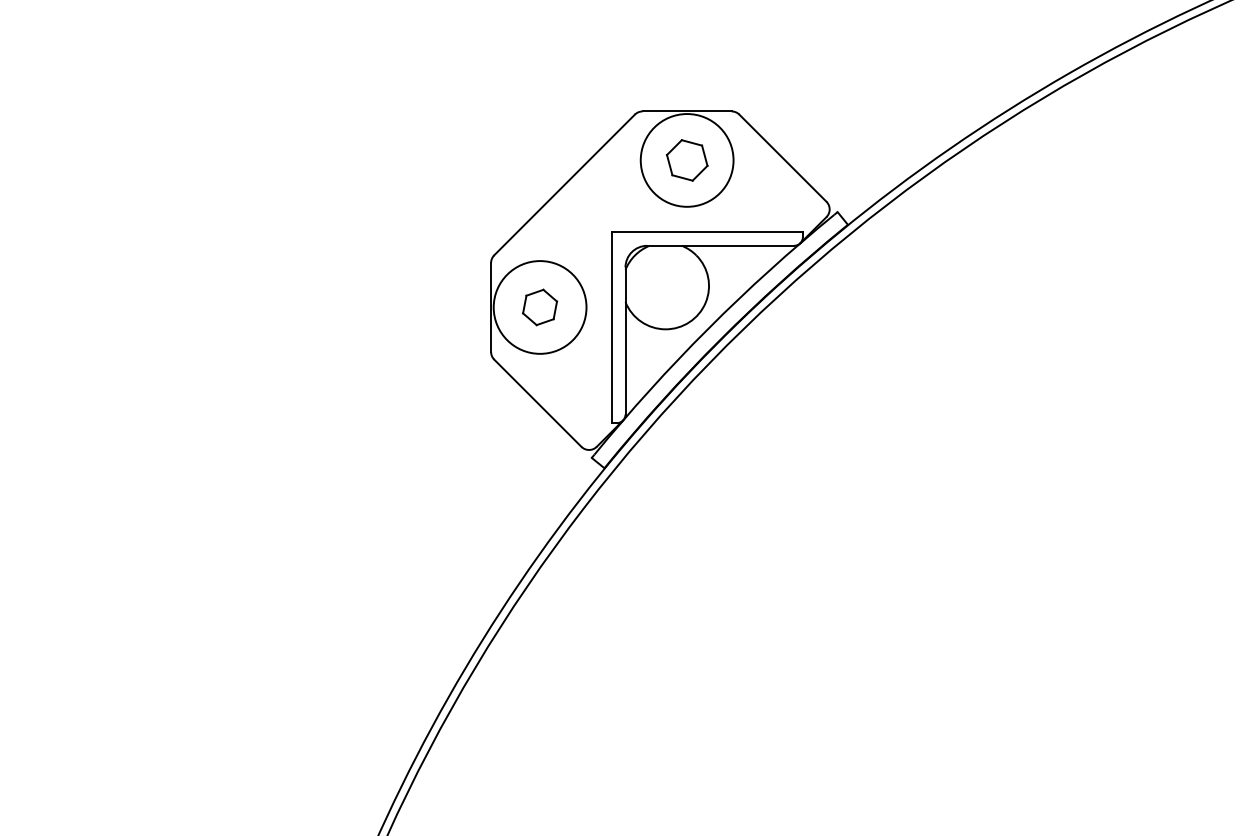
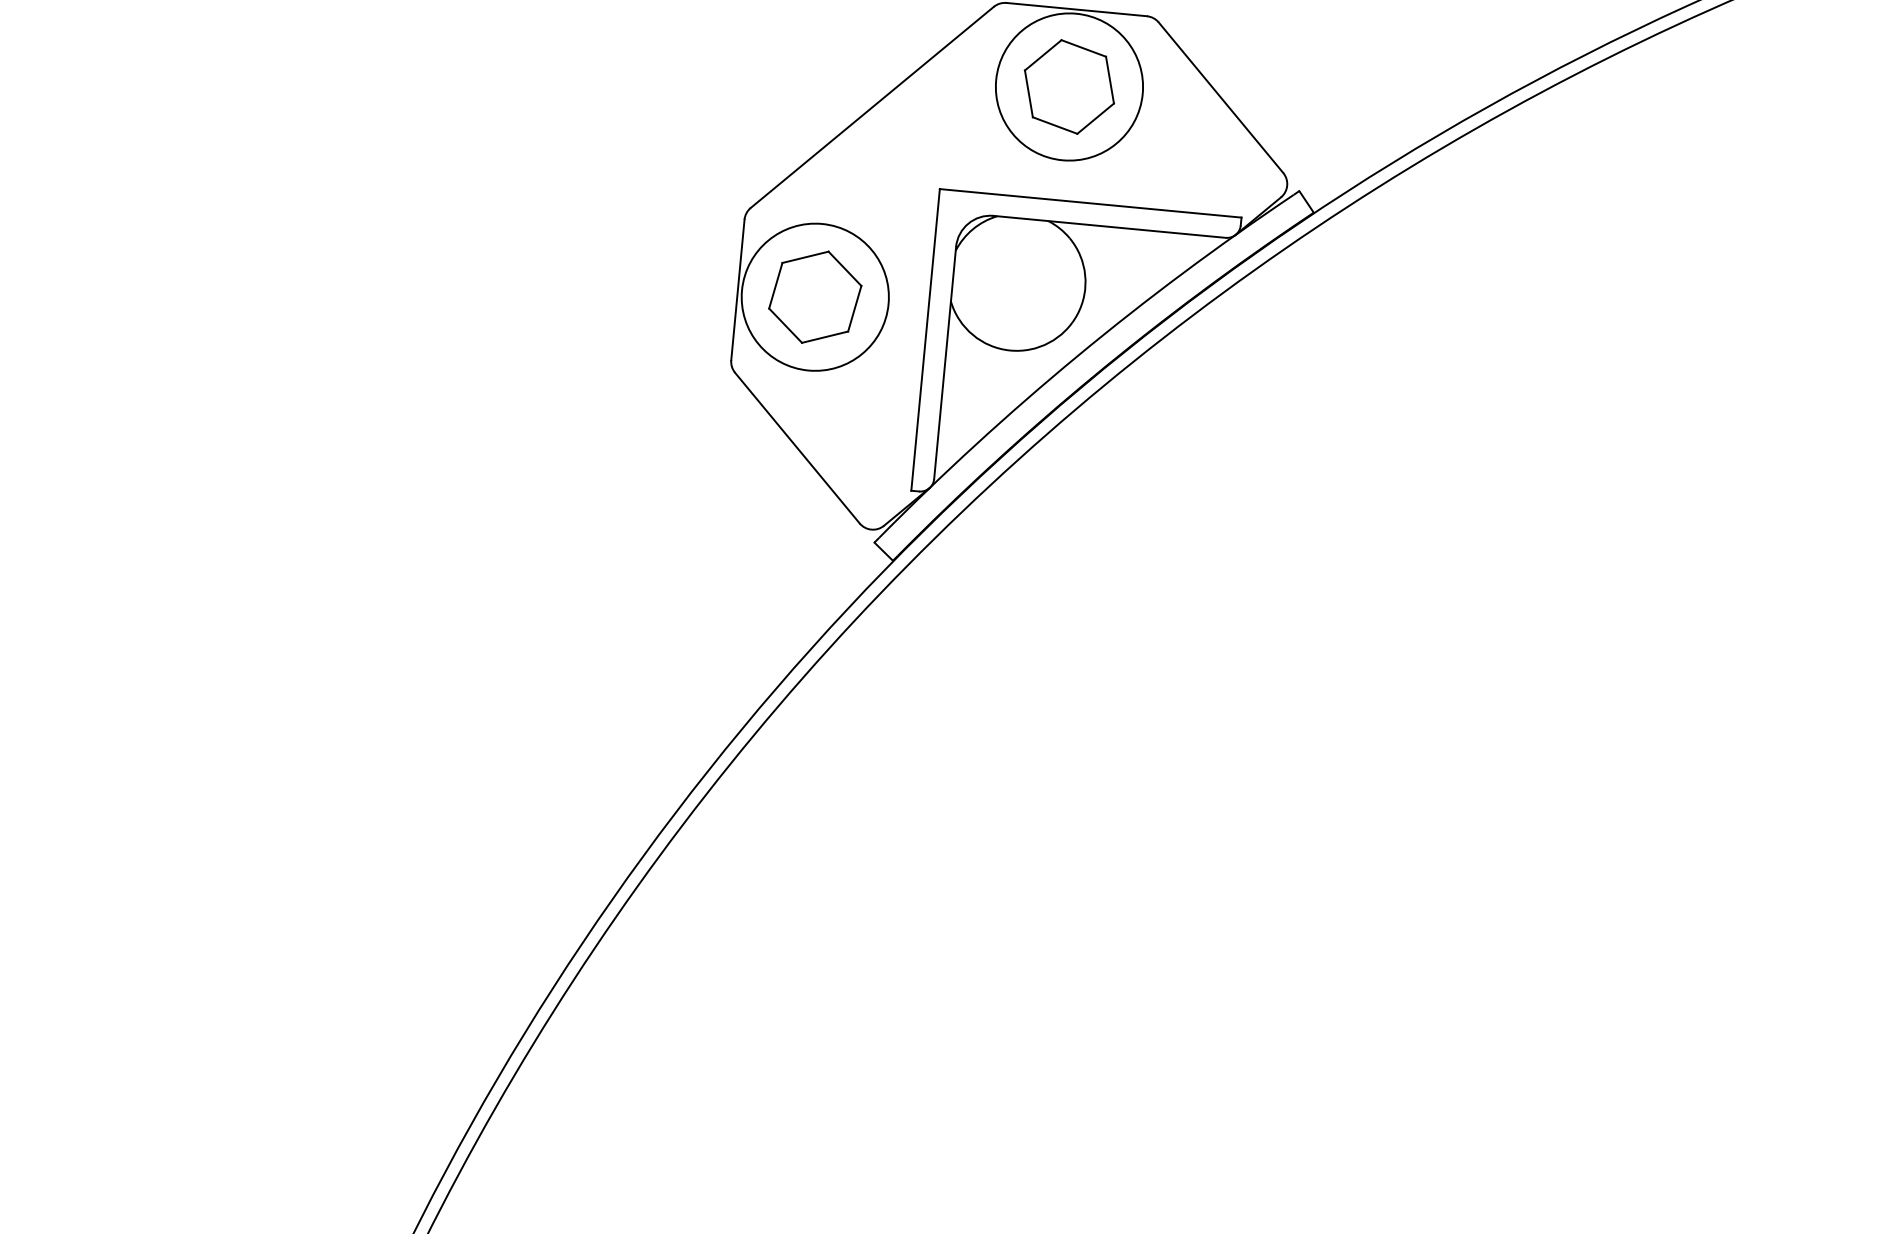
part: (687, 160) -> (1069, 87), size x1.43
part: (539, 307) -> (814, 297), size x1.67

